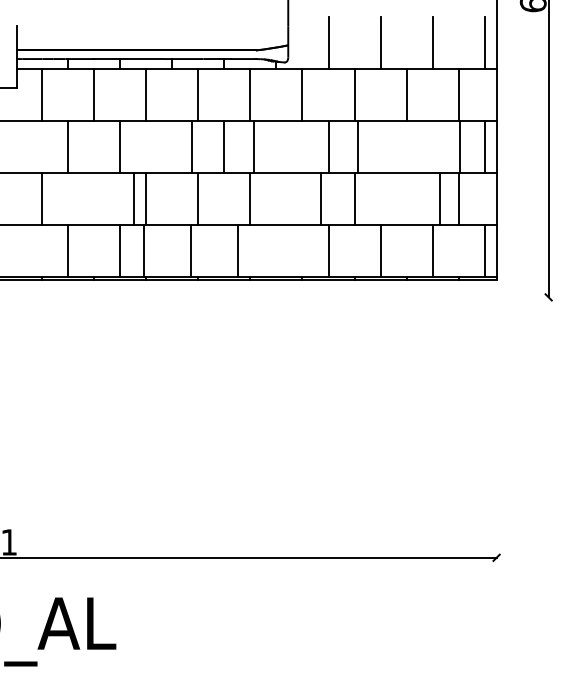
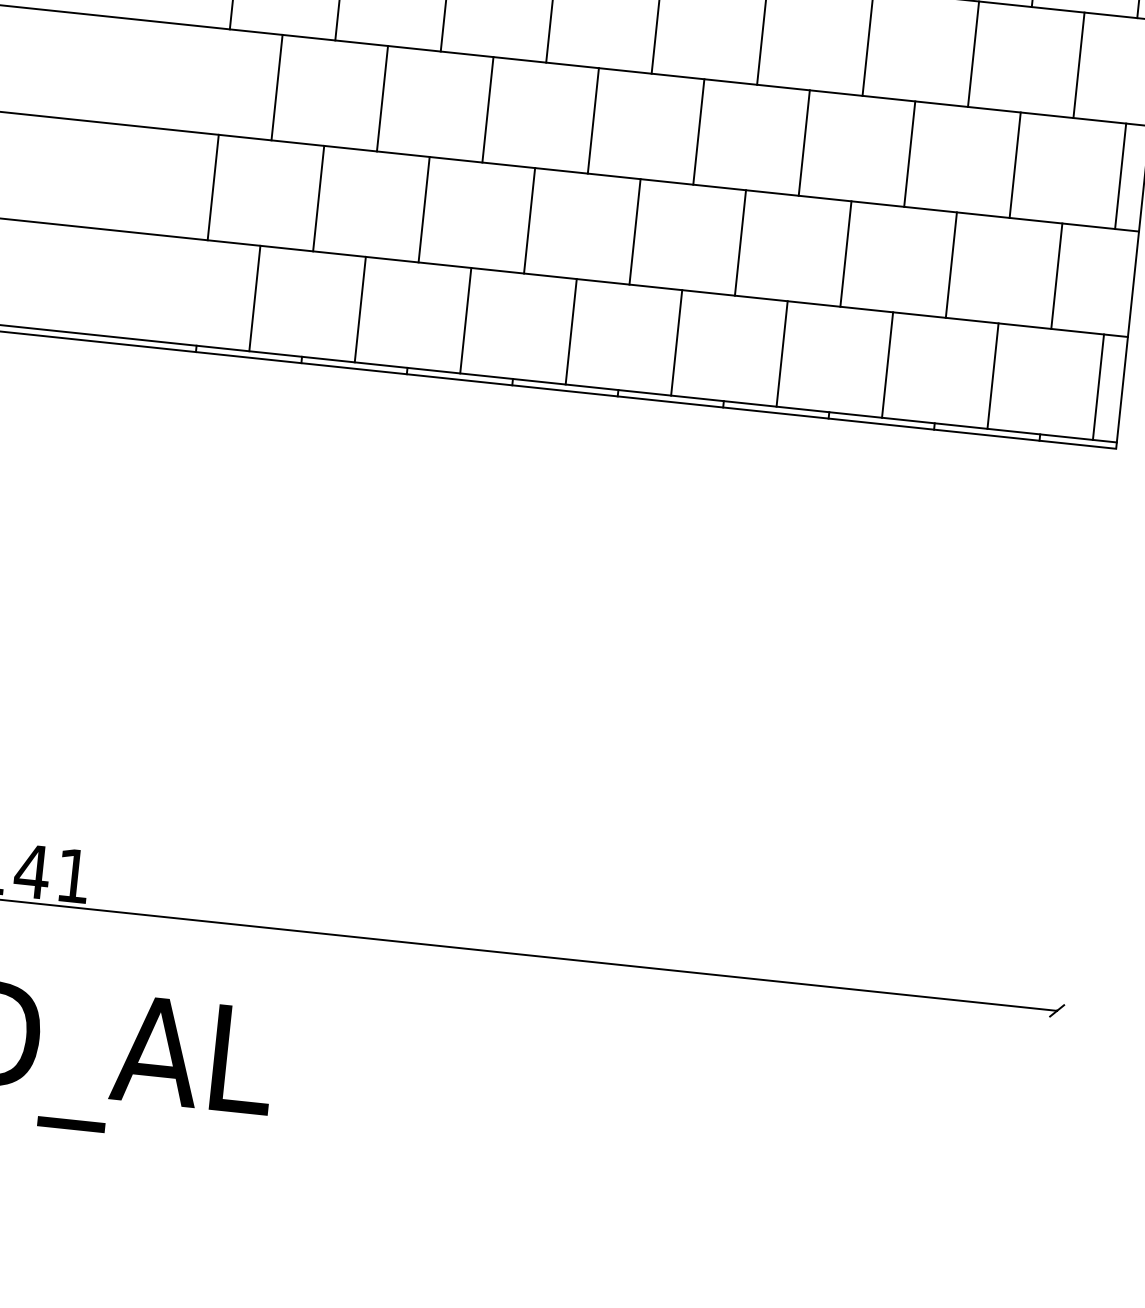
line: (192, 146) -> (488, 109), moved
line: (254, 146) -> (699, 131), moved
line: (357, 146) -> (909, 153), moved
line: (459, 146) -> (1014, 164), moved
line: (134, 198) -> (319, 197), moved
line: (321, 198) -> (740, 242), moved
line: (439, 198) -> (951, 264), moved
line: (144, 250) -> (466, 319), moved
line: (191, 250) -> (571, 330), moved
line: (238, 250) -> (676, 341), moved

